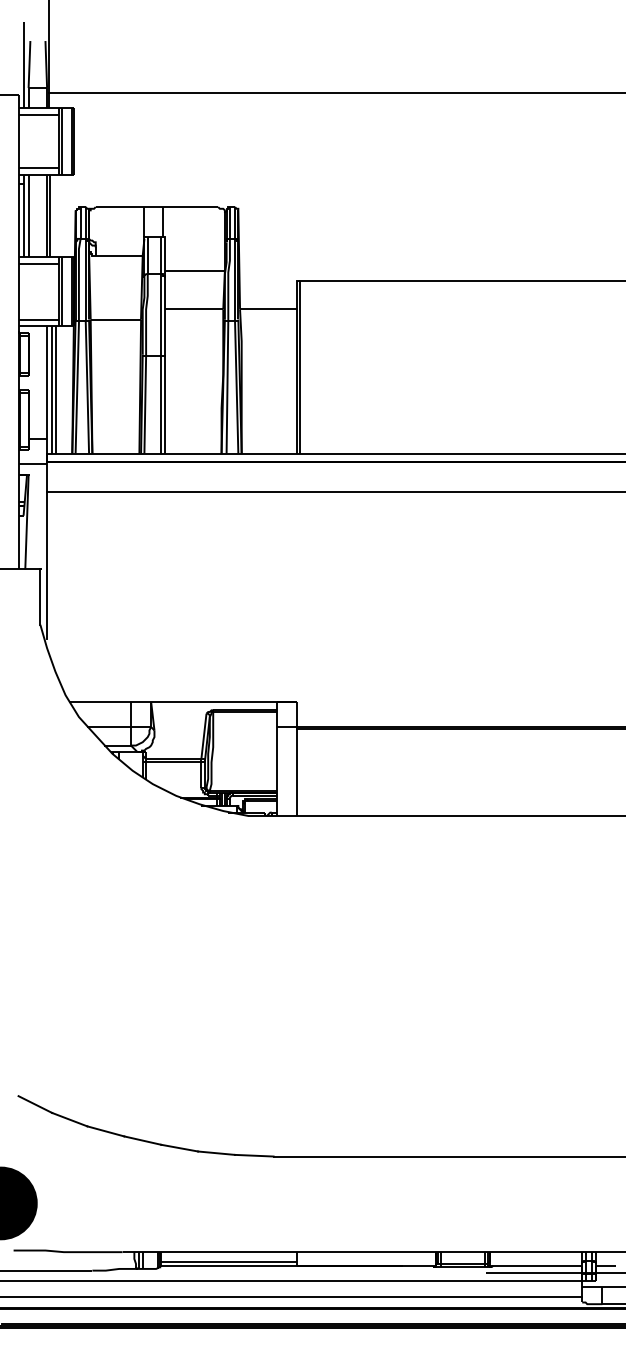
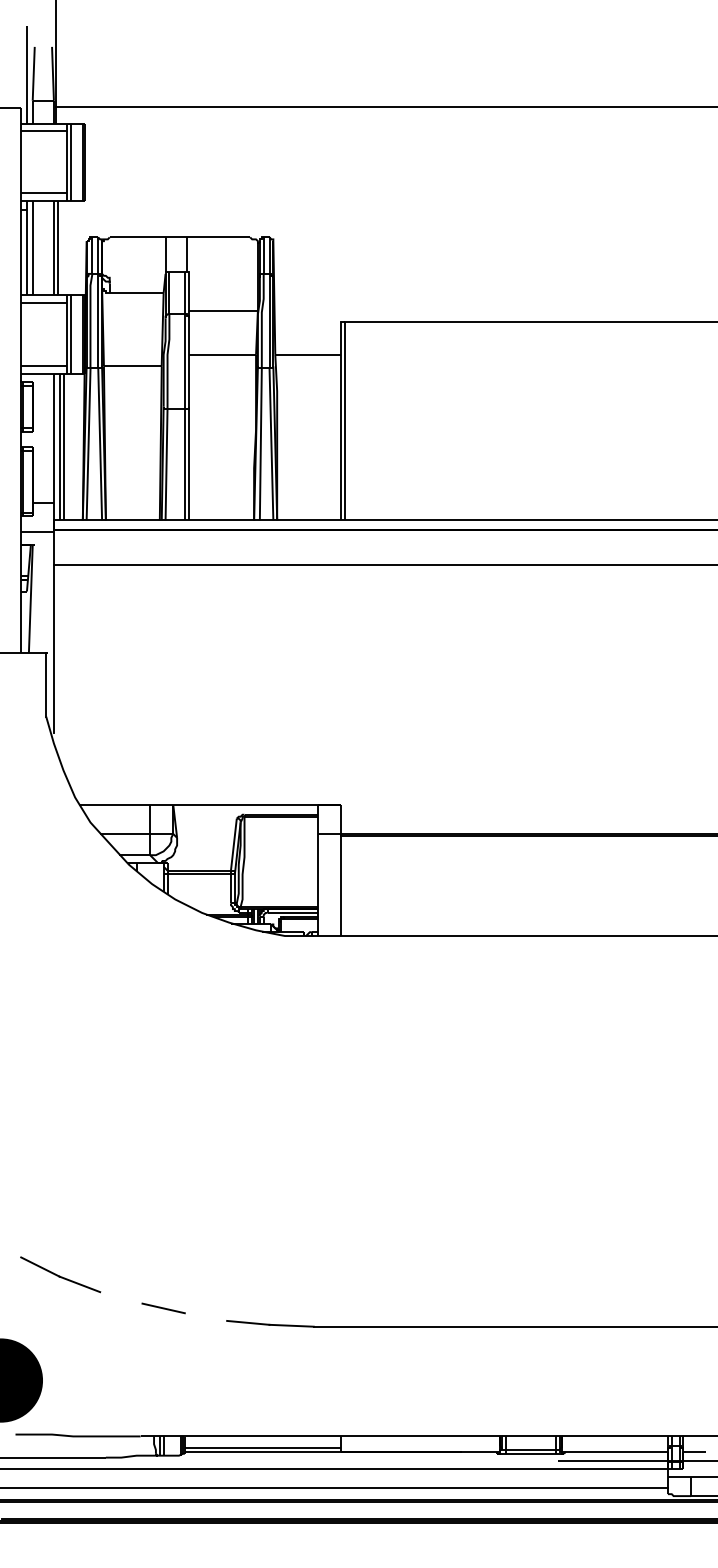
line: (105, 1131) -> (120, 1297), removed
line: (179, 1147) -> (205, 1316), removed

